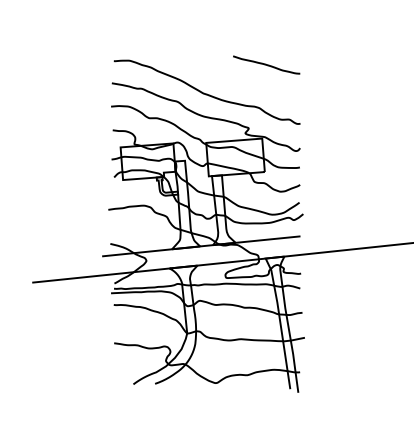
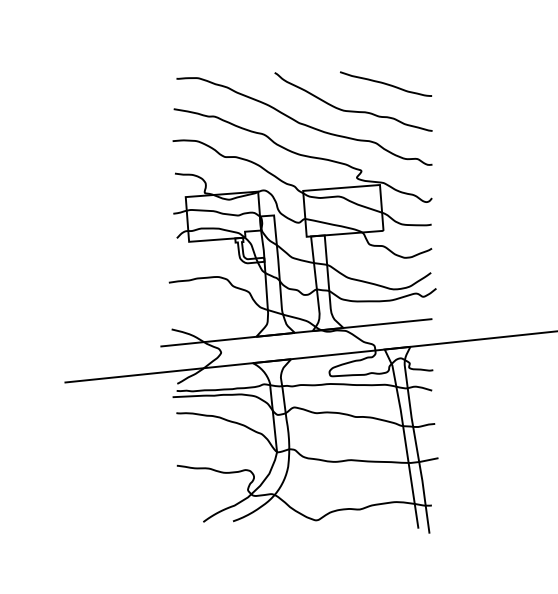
curve: (239, 83) -> (348, 109), added

